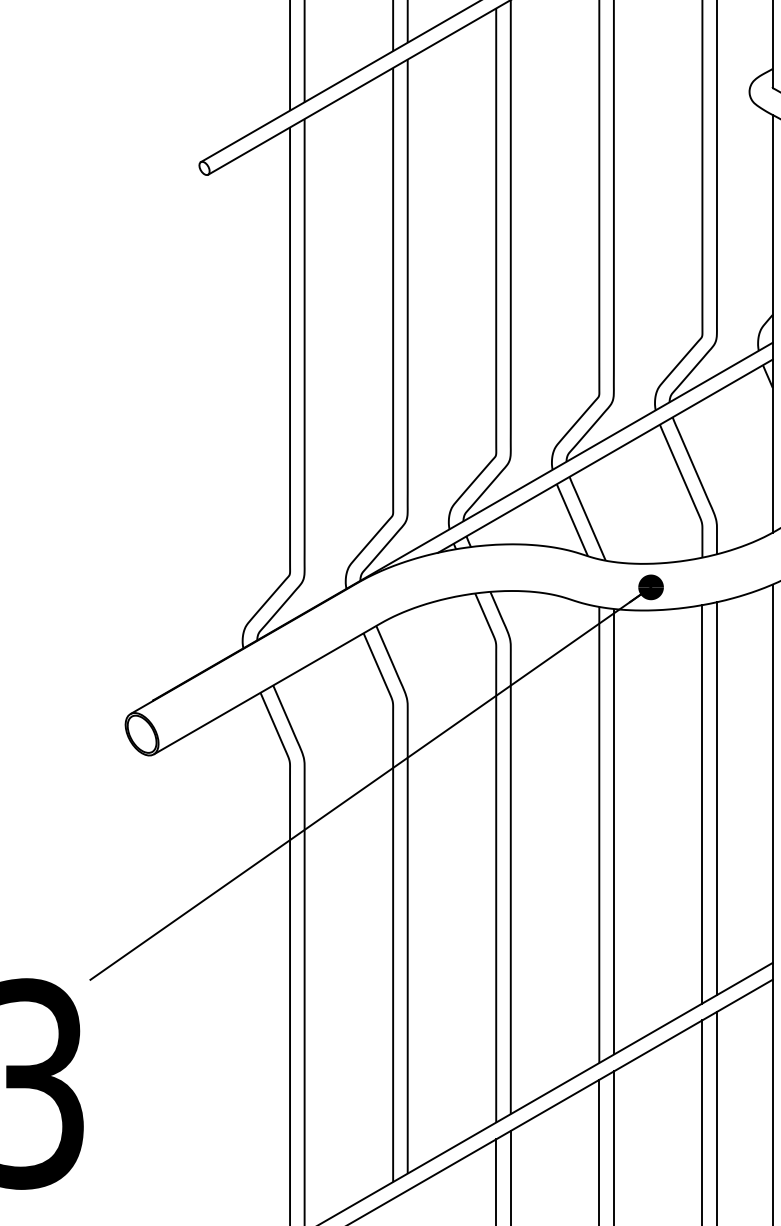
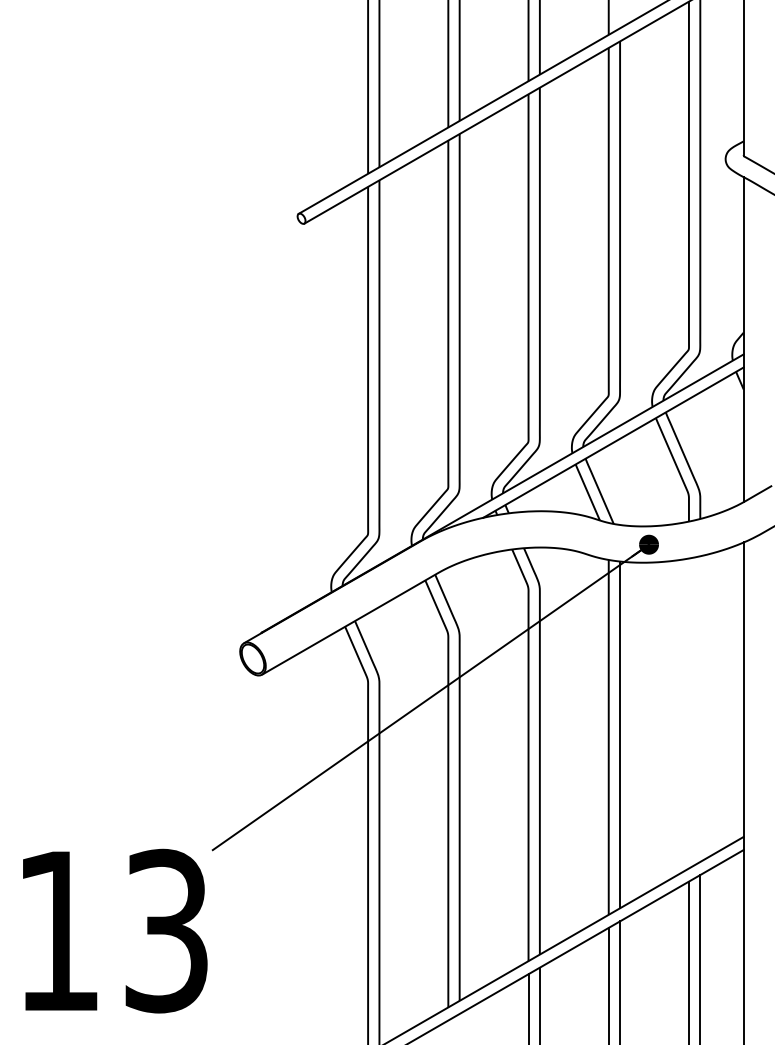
line: (717, 797) -> (700, 708), removed
line: (701, 804) -> (688, 713), removed

